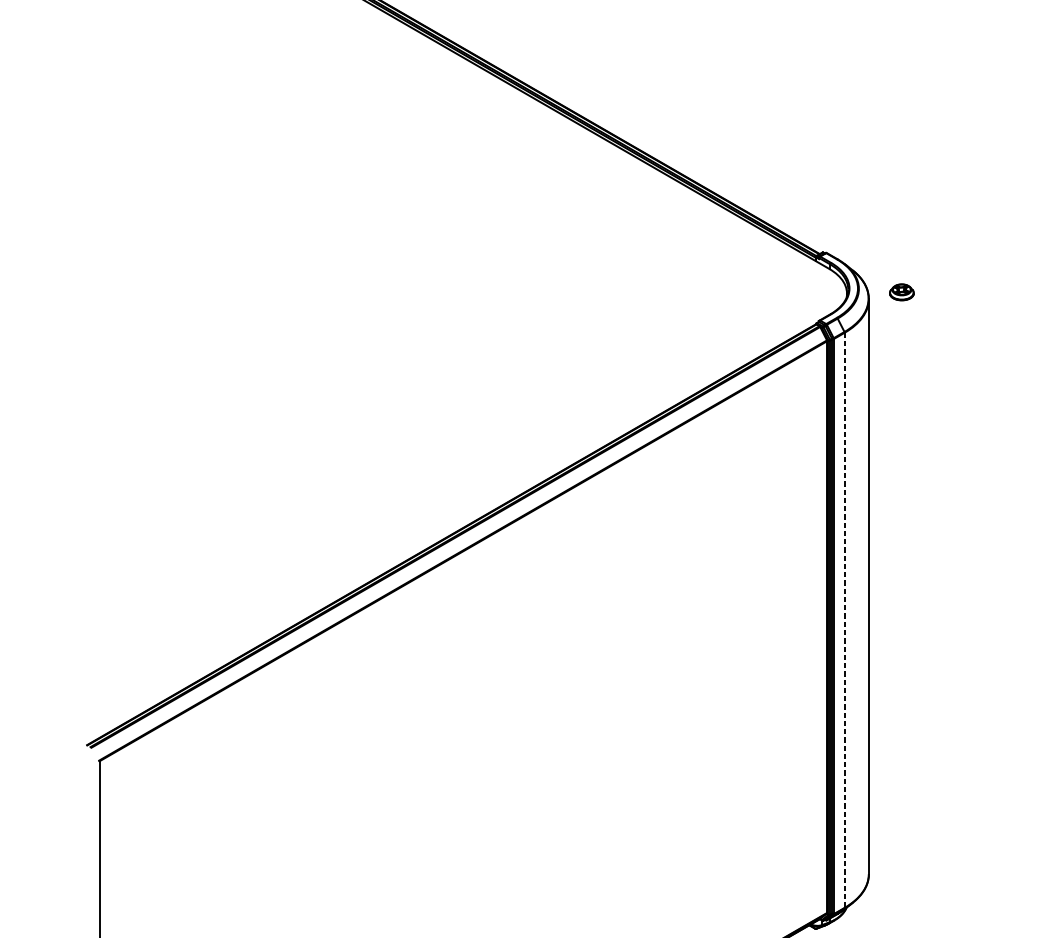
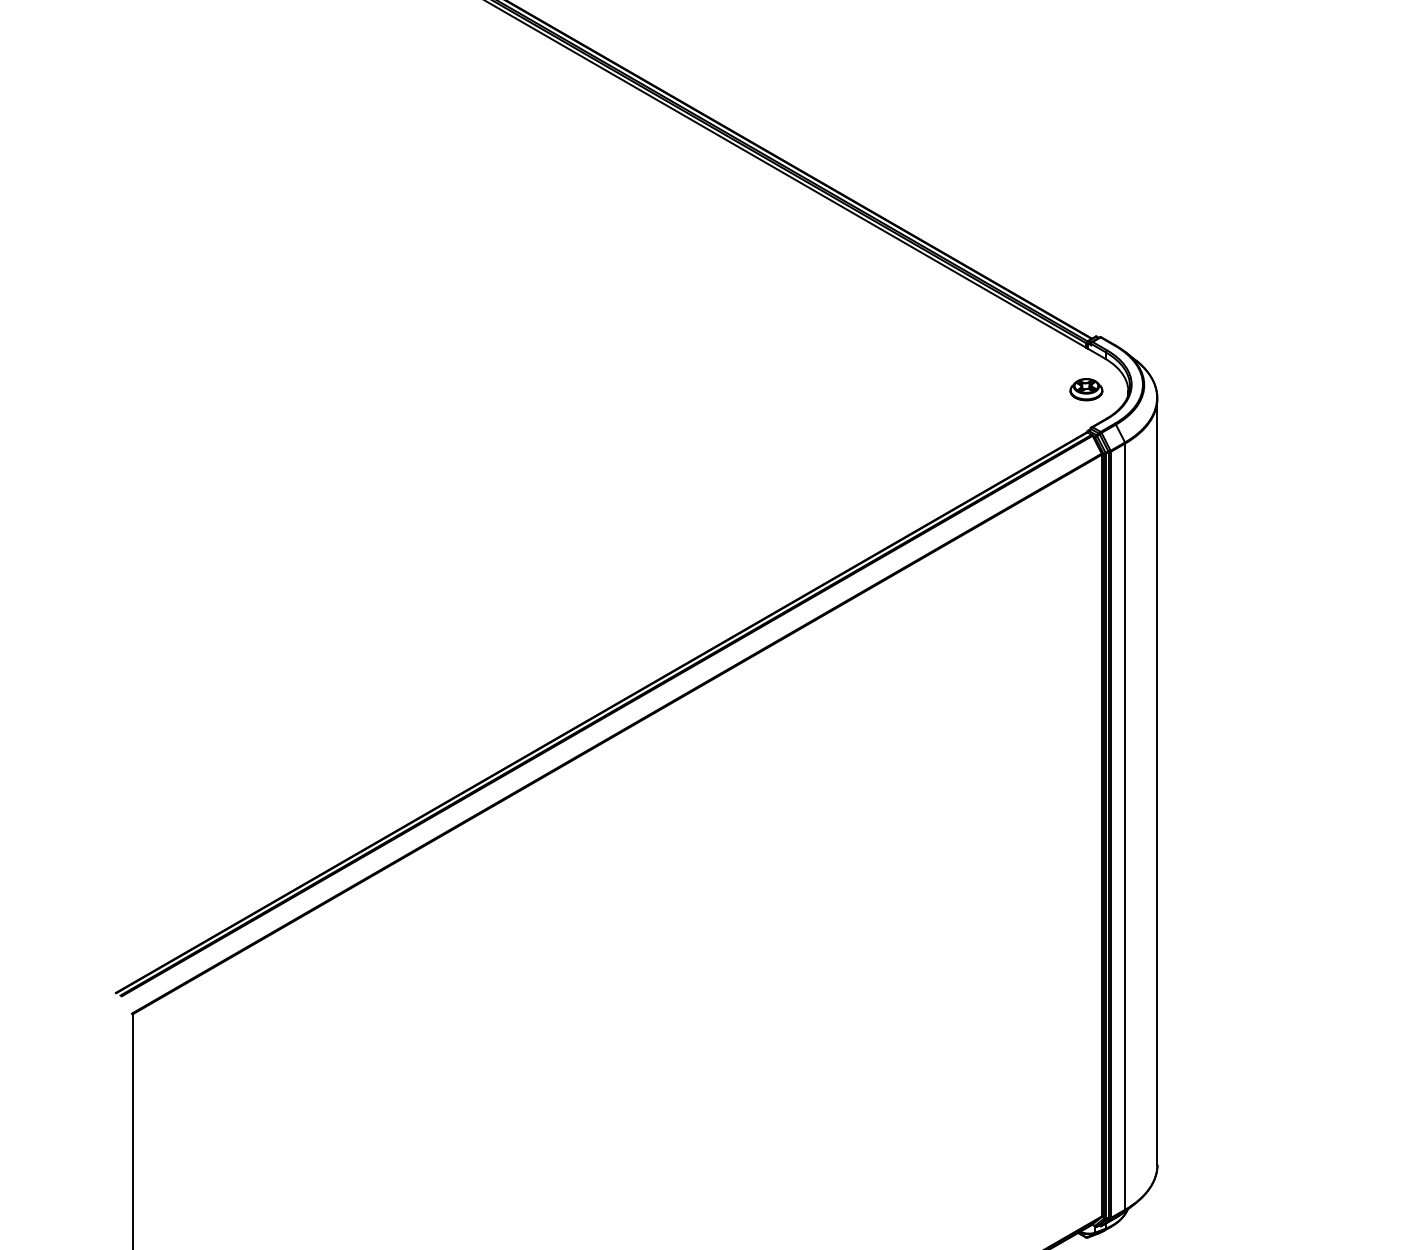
part: (901, 292) -> (1086, 389), moved
line: (844, 620) -> (1125, 827), dashed -> solid

